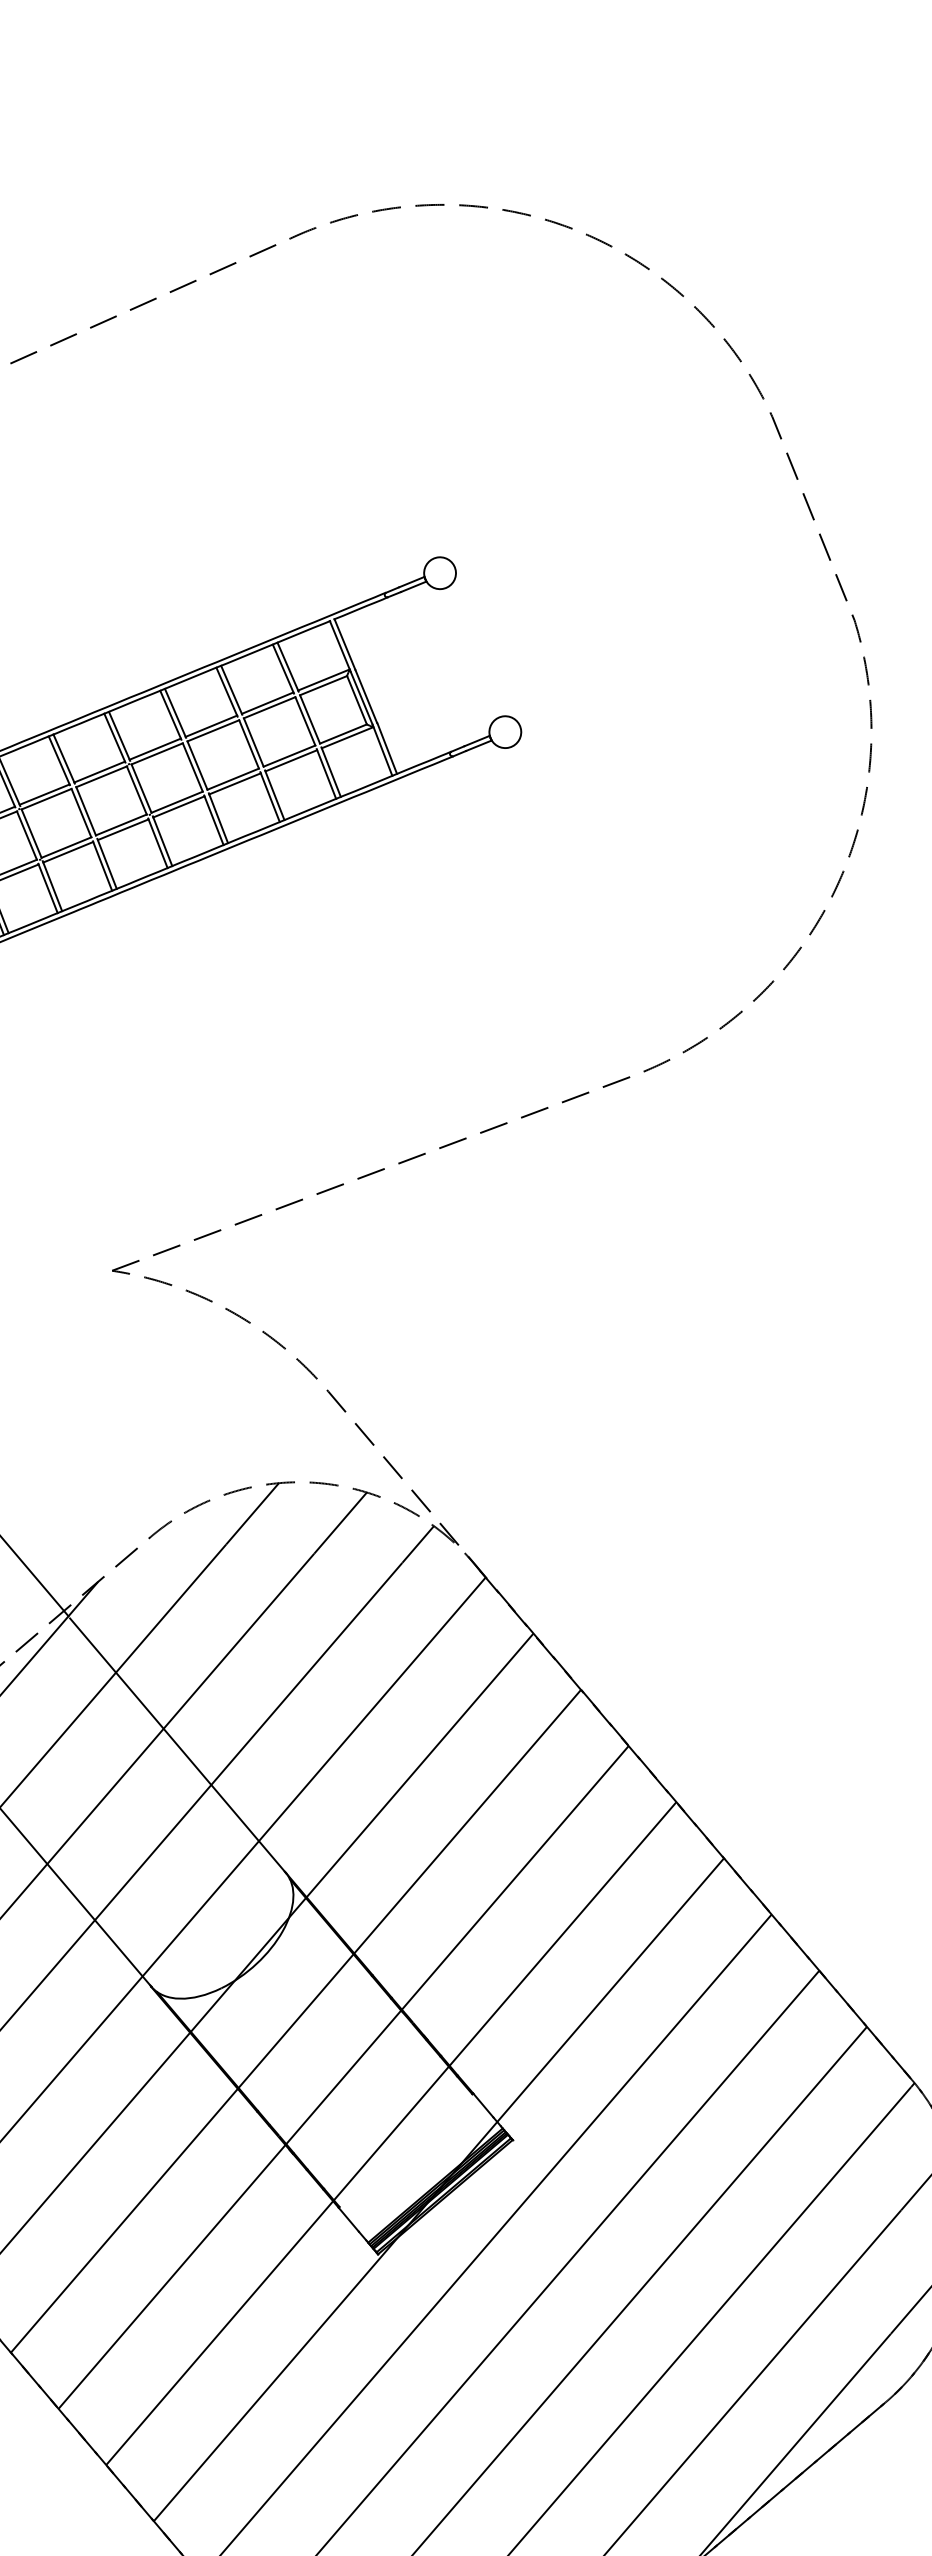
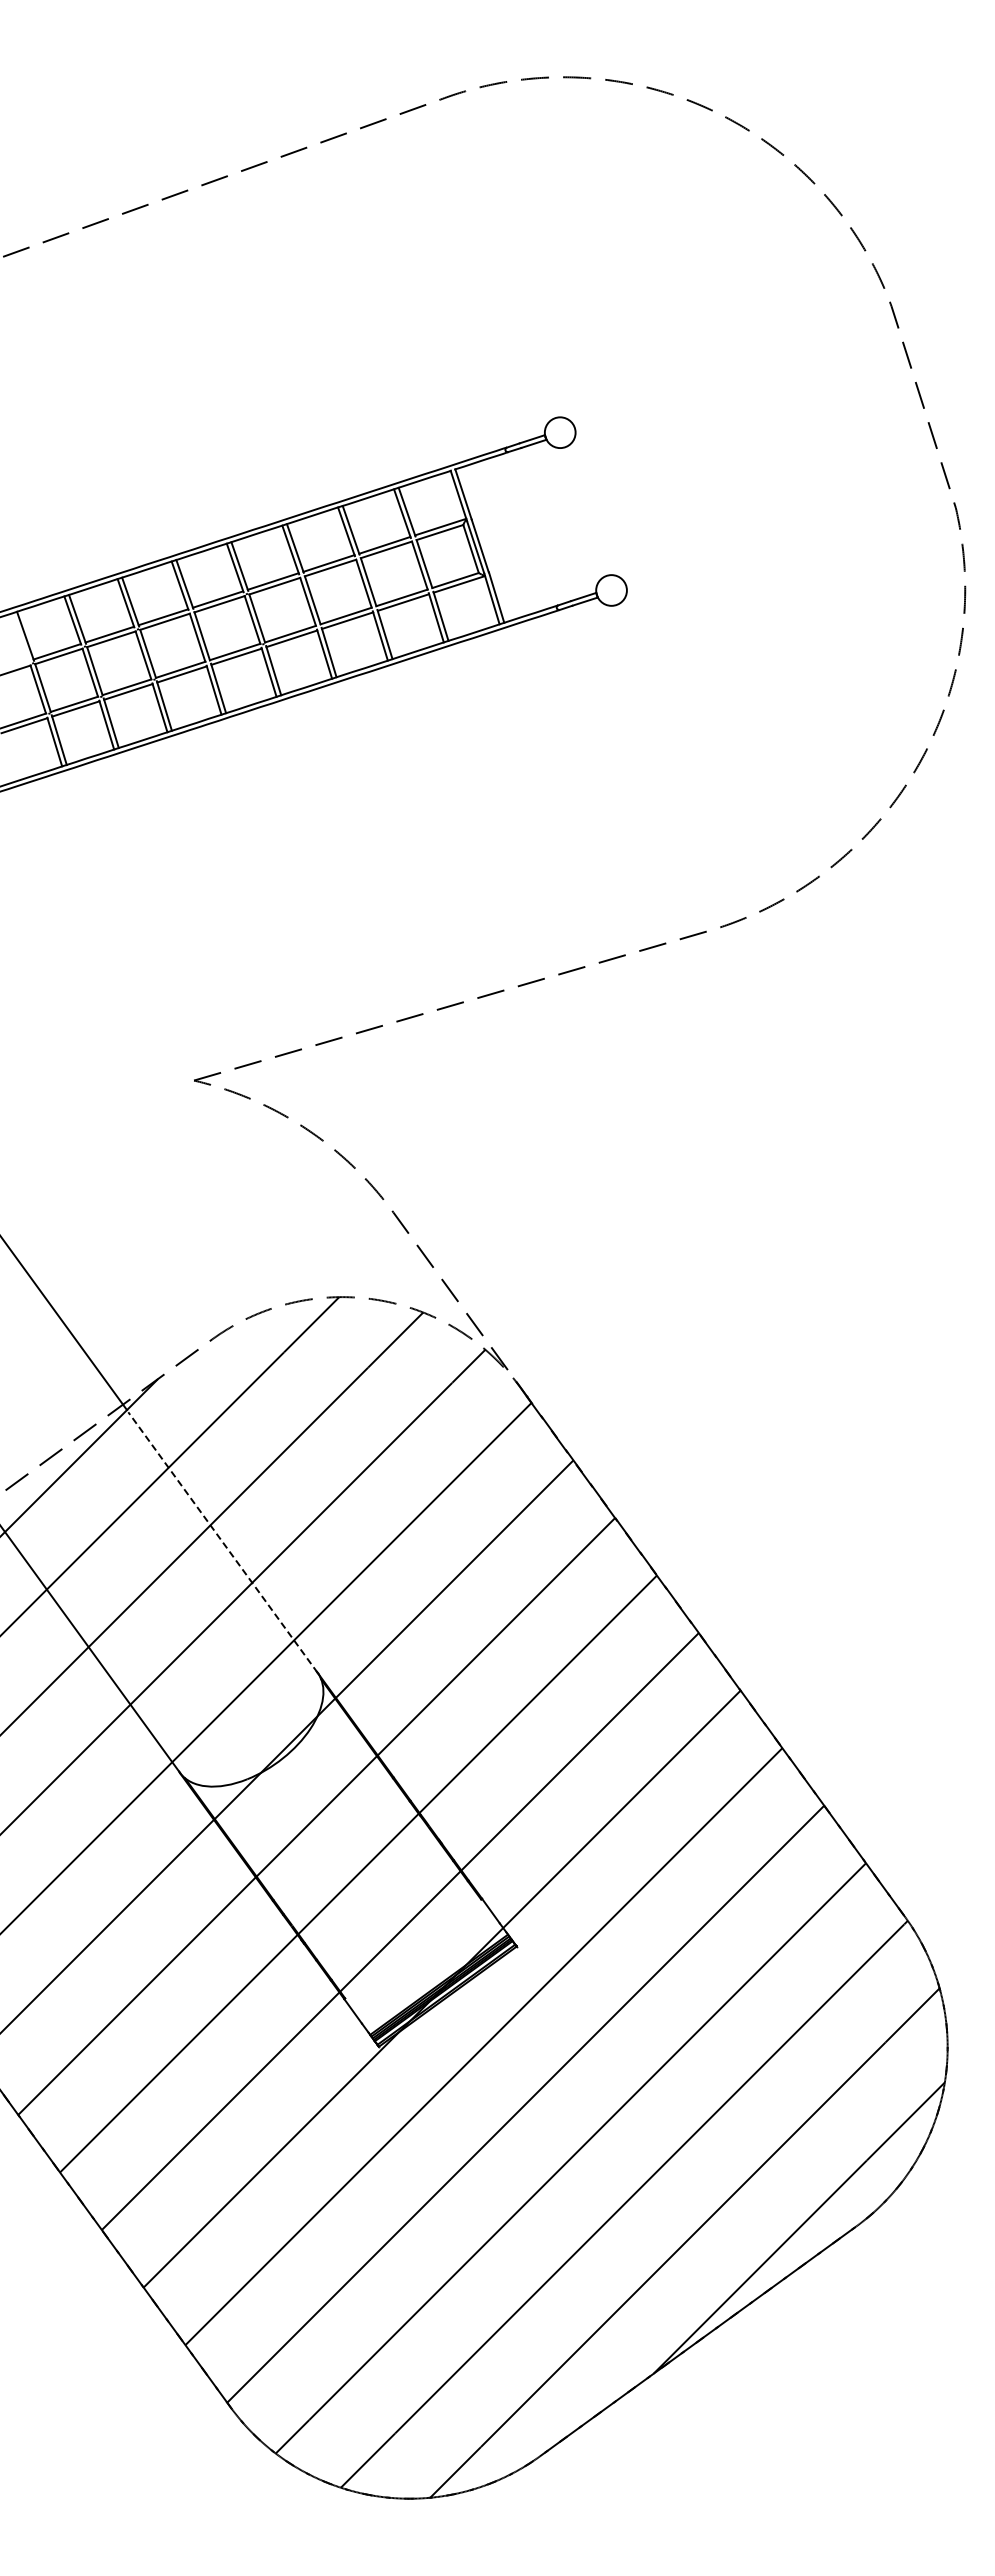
line: (177, 1745) -> (222, 1542), solid -> dashed

